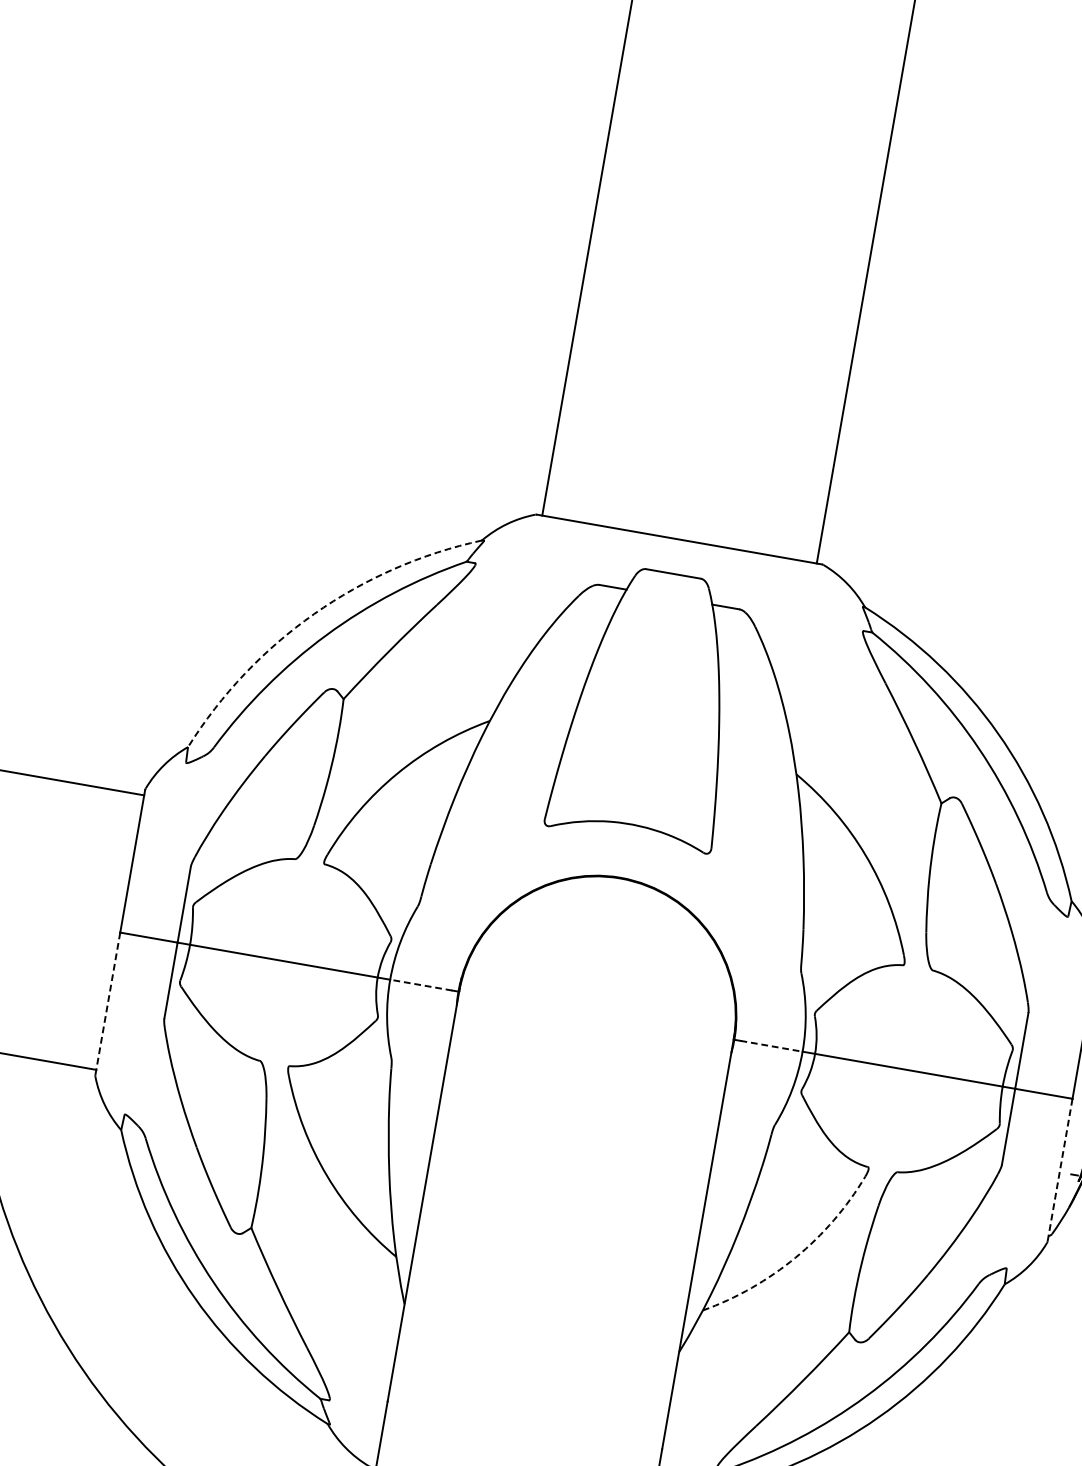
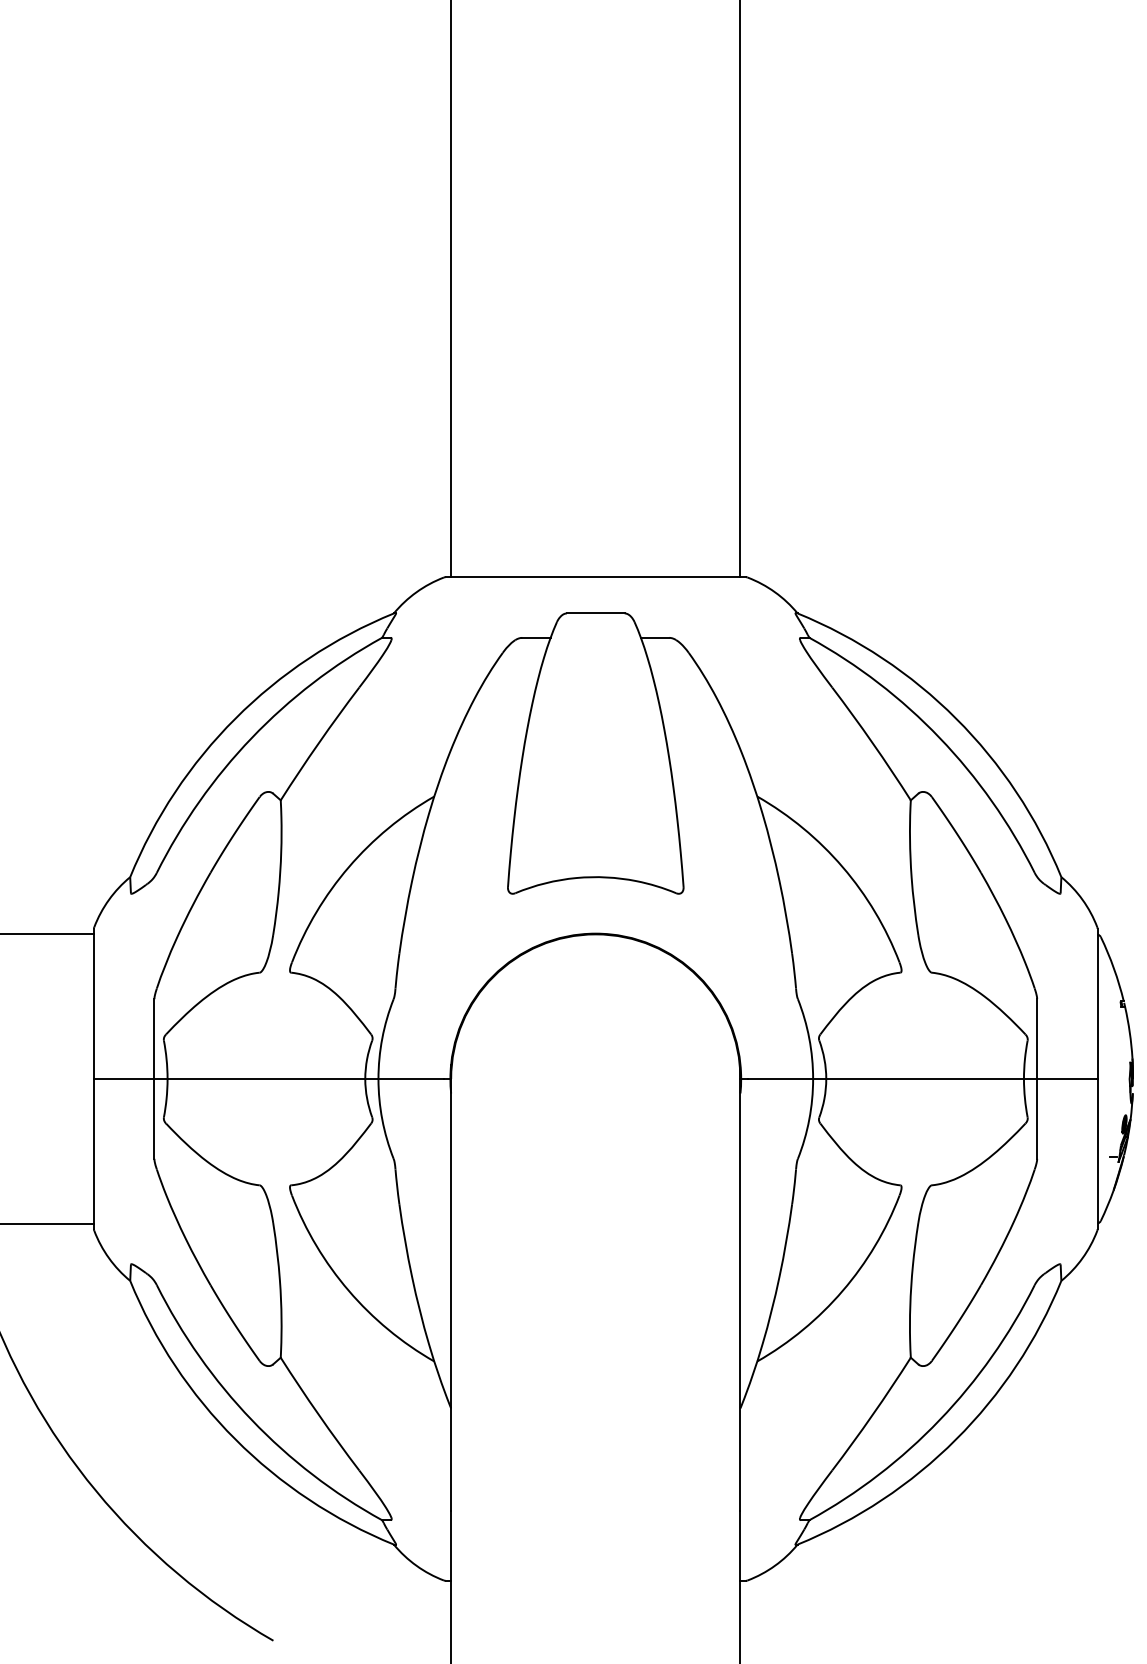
arc: (314, 613) -> (235, 718), dashed -> solid
line: (421, 985) -> (411, 1079), dashed -> solid
line: (107, 1004) -> (93, 1154), dashed -> solid
line: (771, 1046) -> (780, 1079), dashed -> solid
line: (1060, 1169) -> (1097, 1153), dashed -> solid
arc: (795, 1257) -> (842, 1290), dashed -> solid

